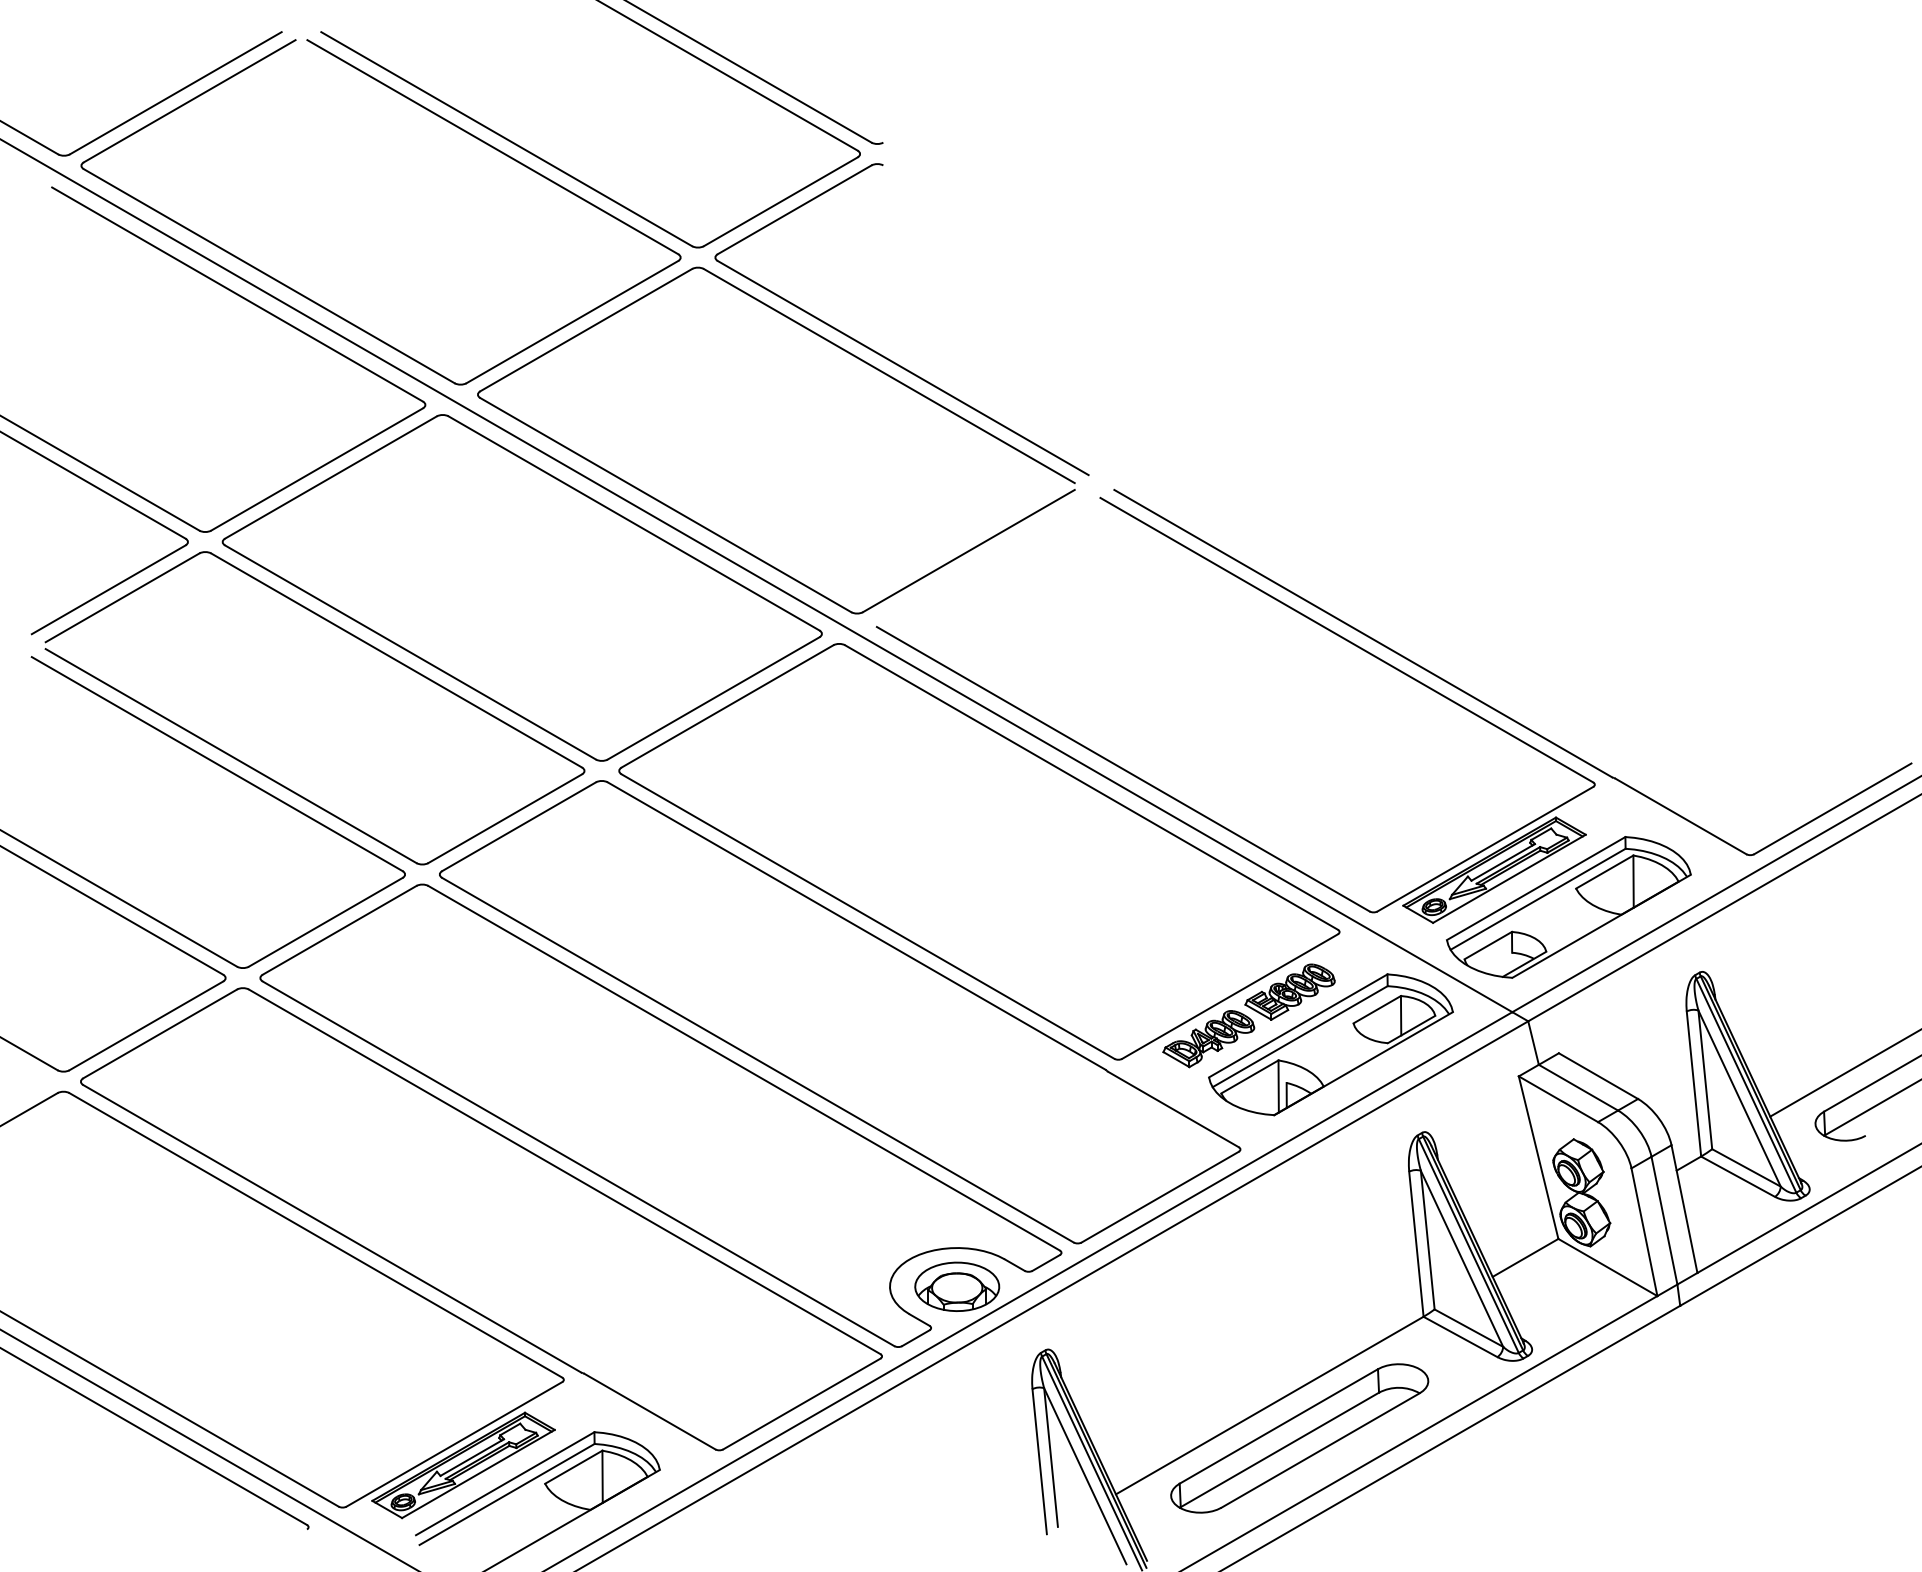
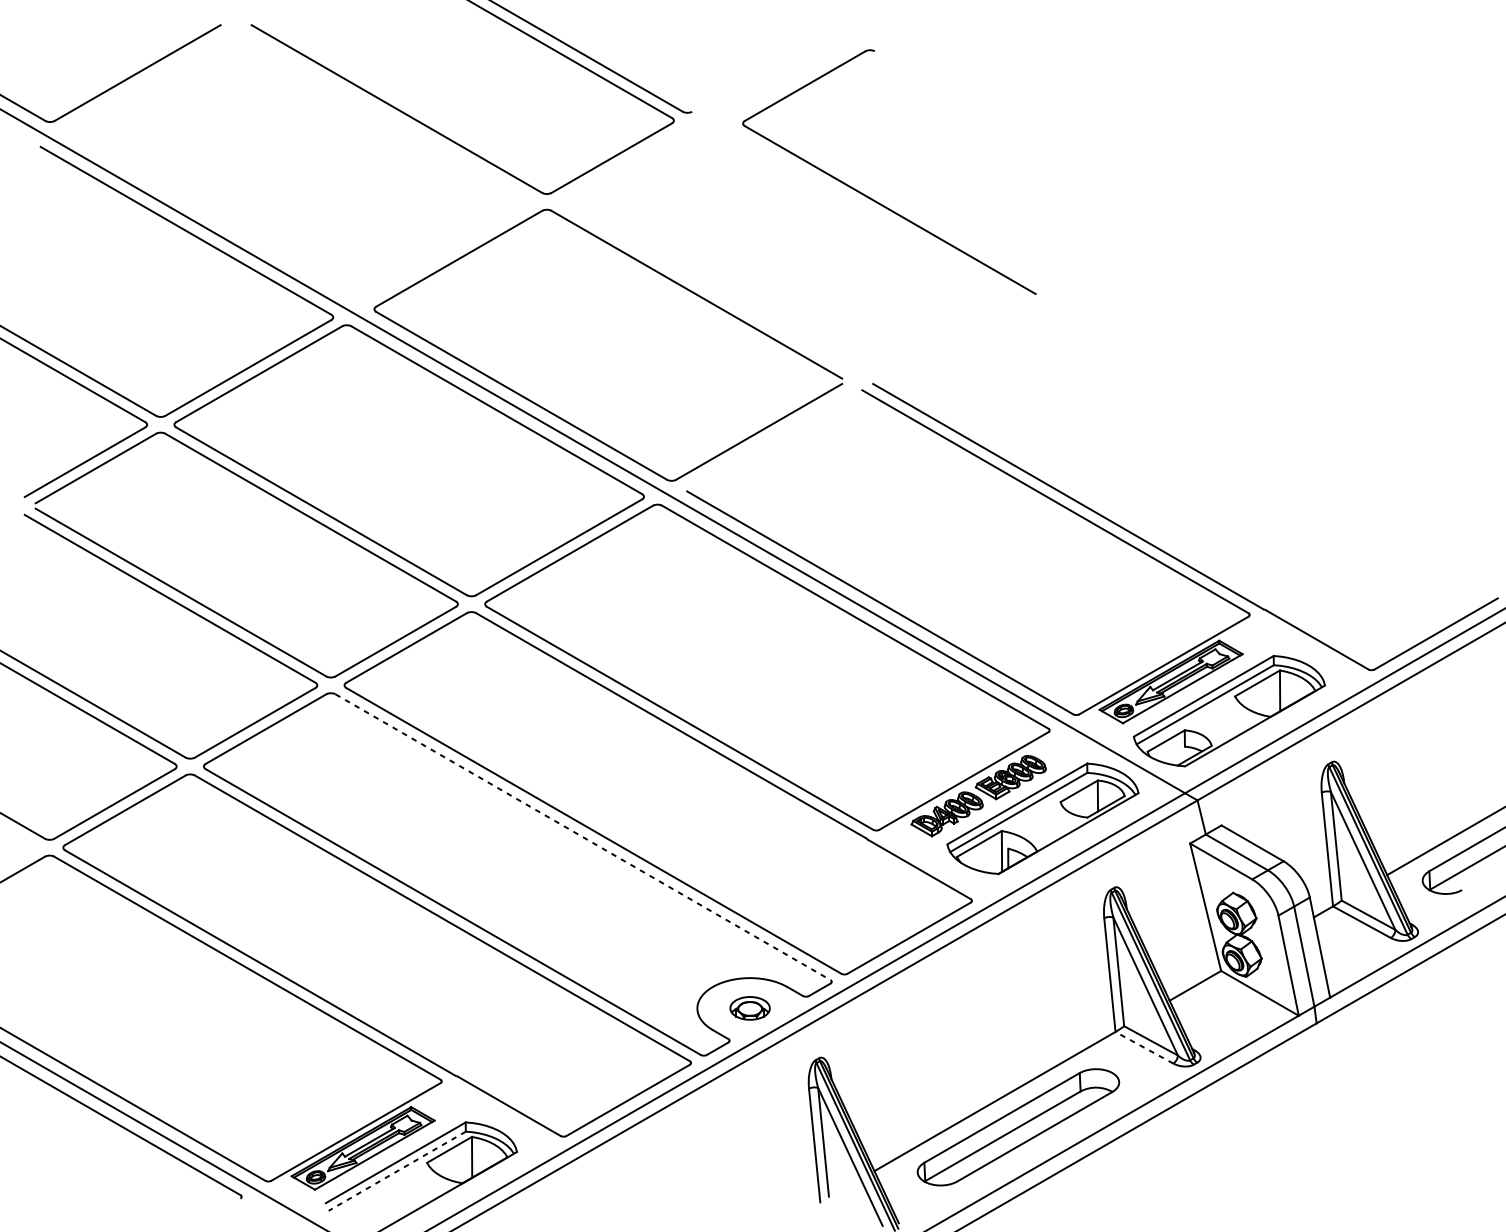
part: (329, 309) -> (258, 242), removed
part: (880, 353) -> (872, 198), moved
line: (744, 1068) -> (583, 837), solid -> dashed
part: (957, 1286) -> (750, 1008), size x0.6
line: (1460, 1336) -> (1144, 1047), solid -> dashed
line: (506, 1494) -> (396, 1171), solid -> dashed

